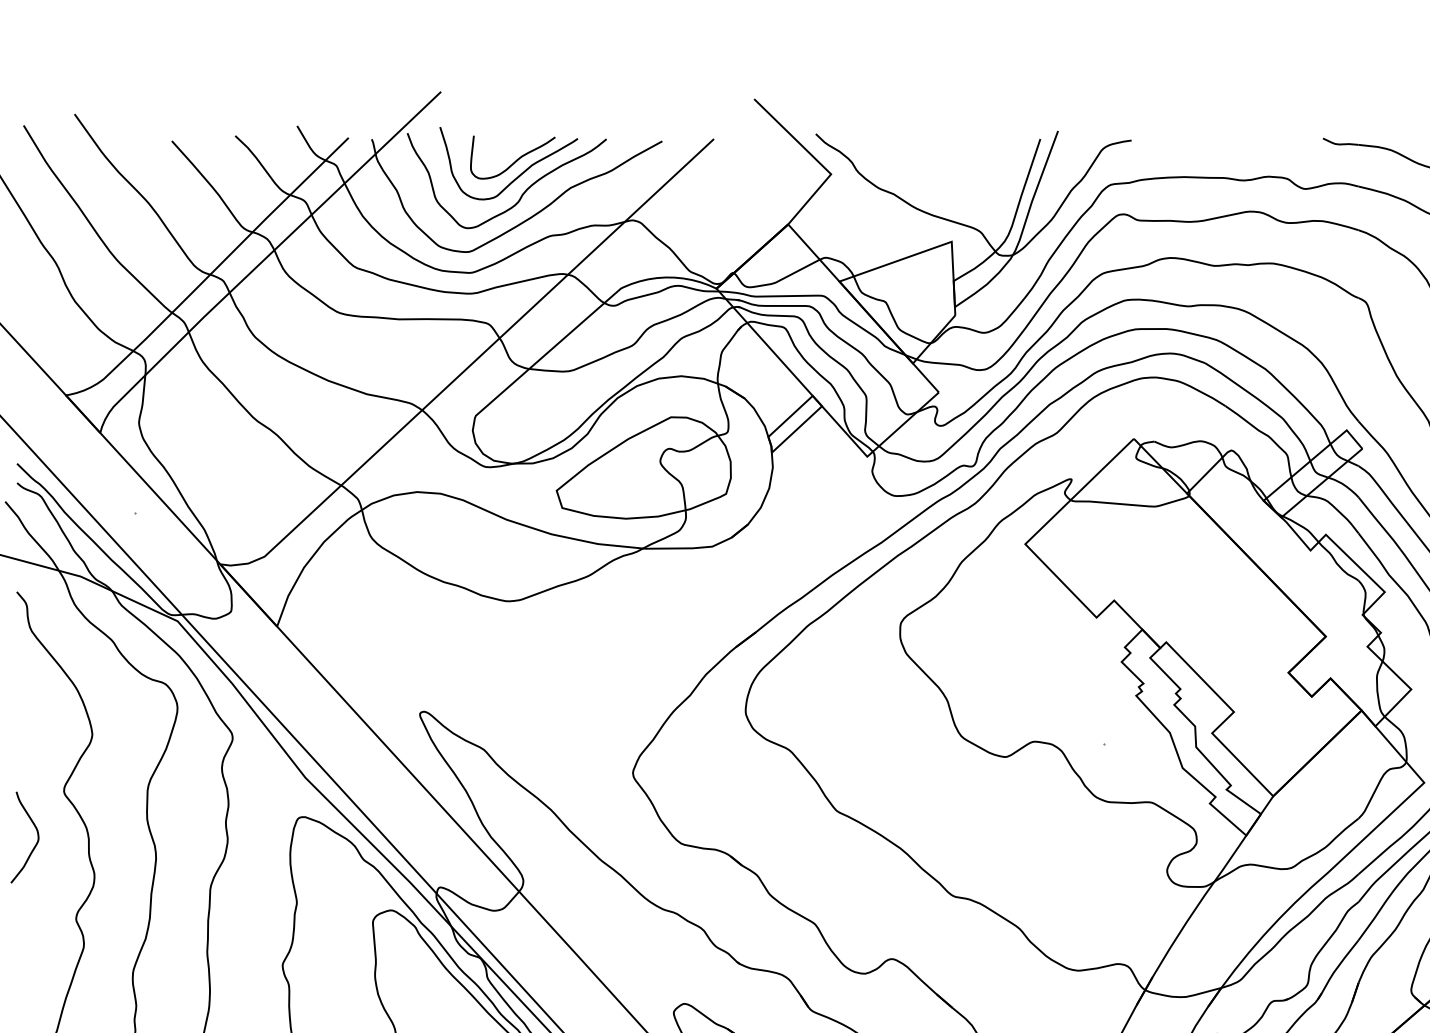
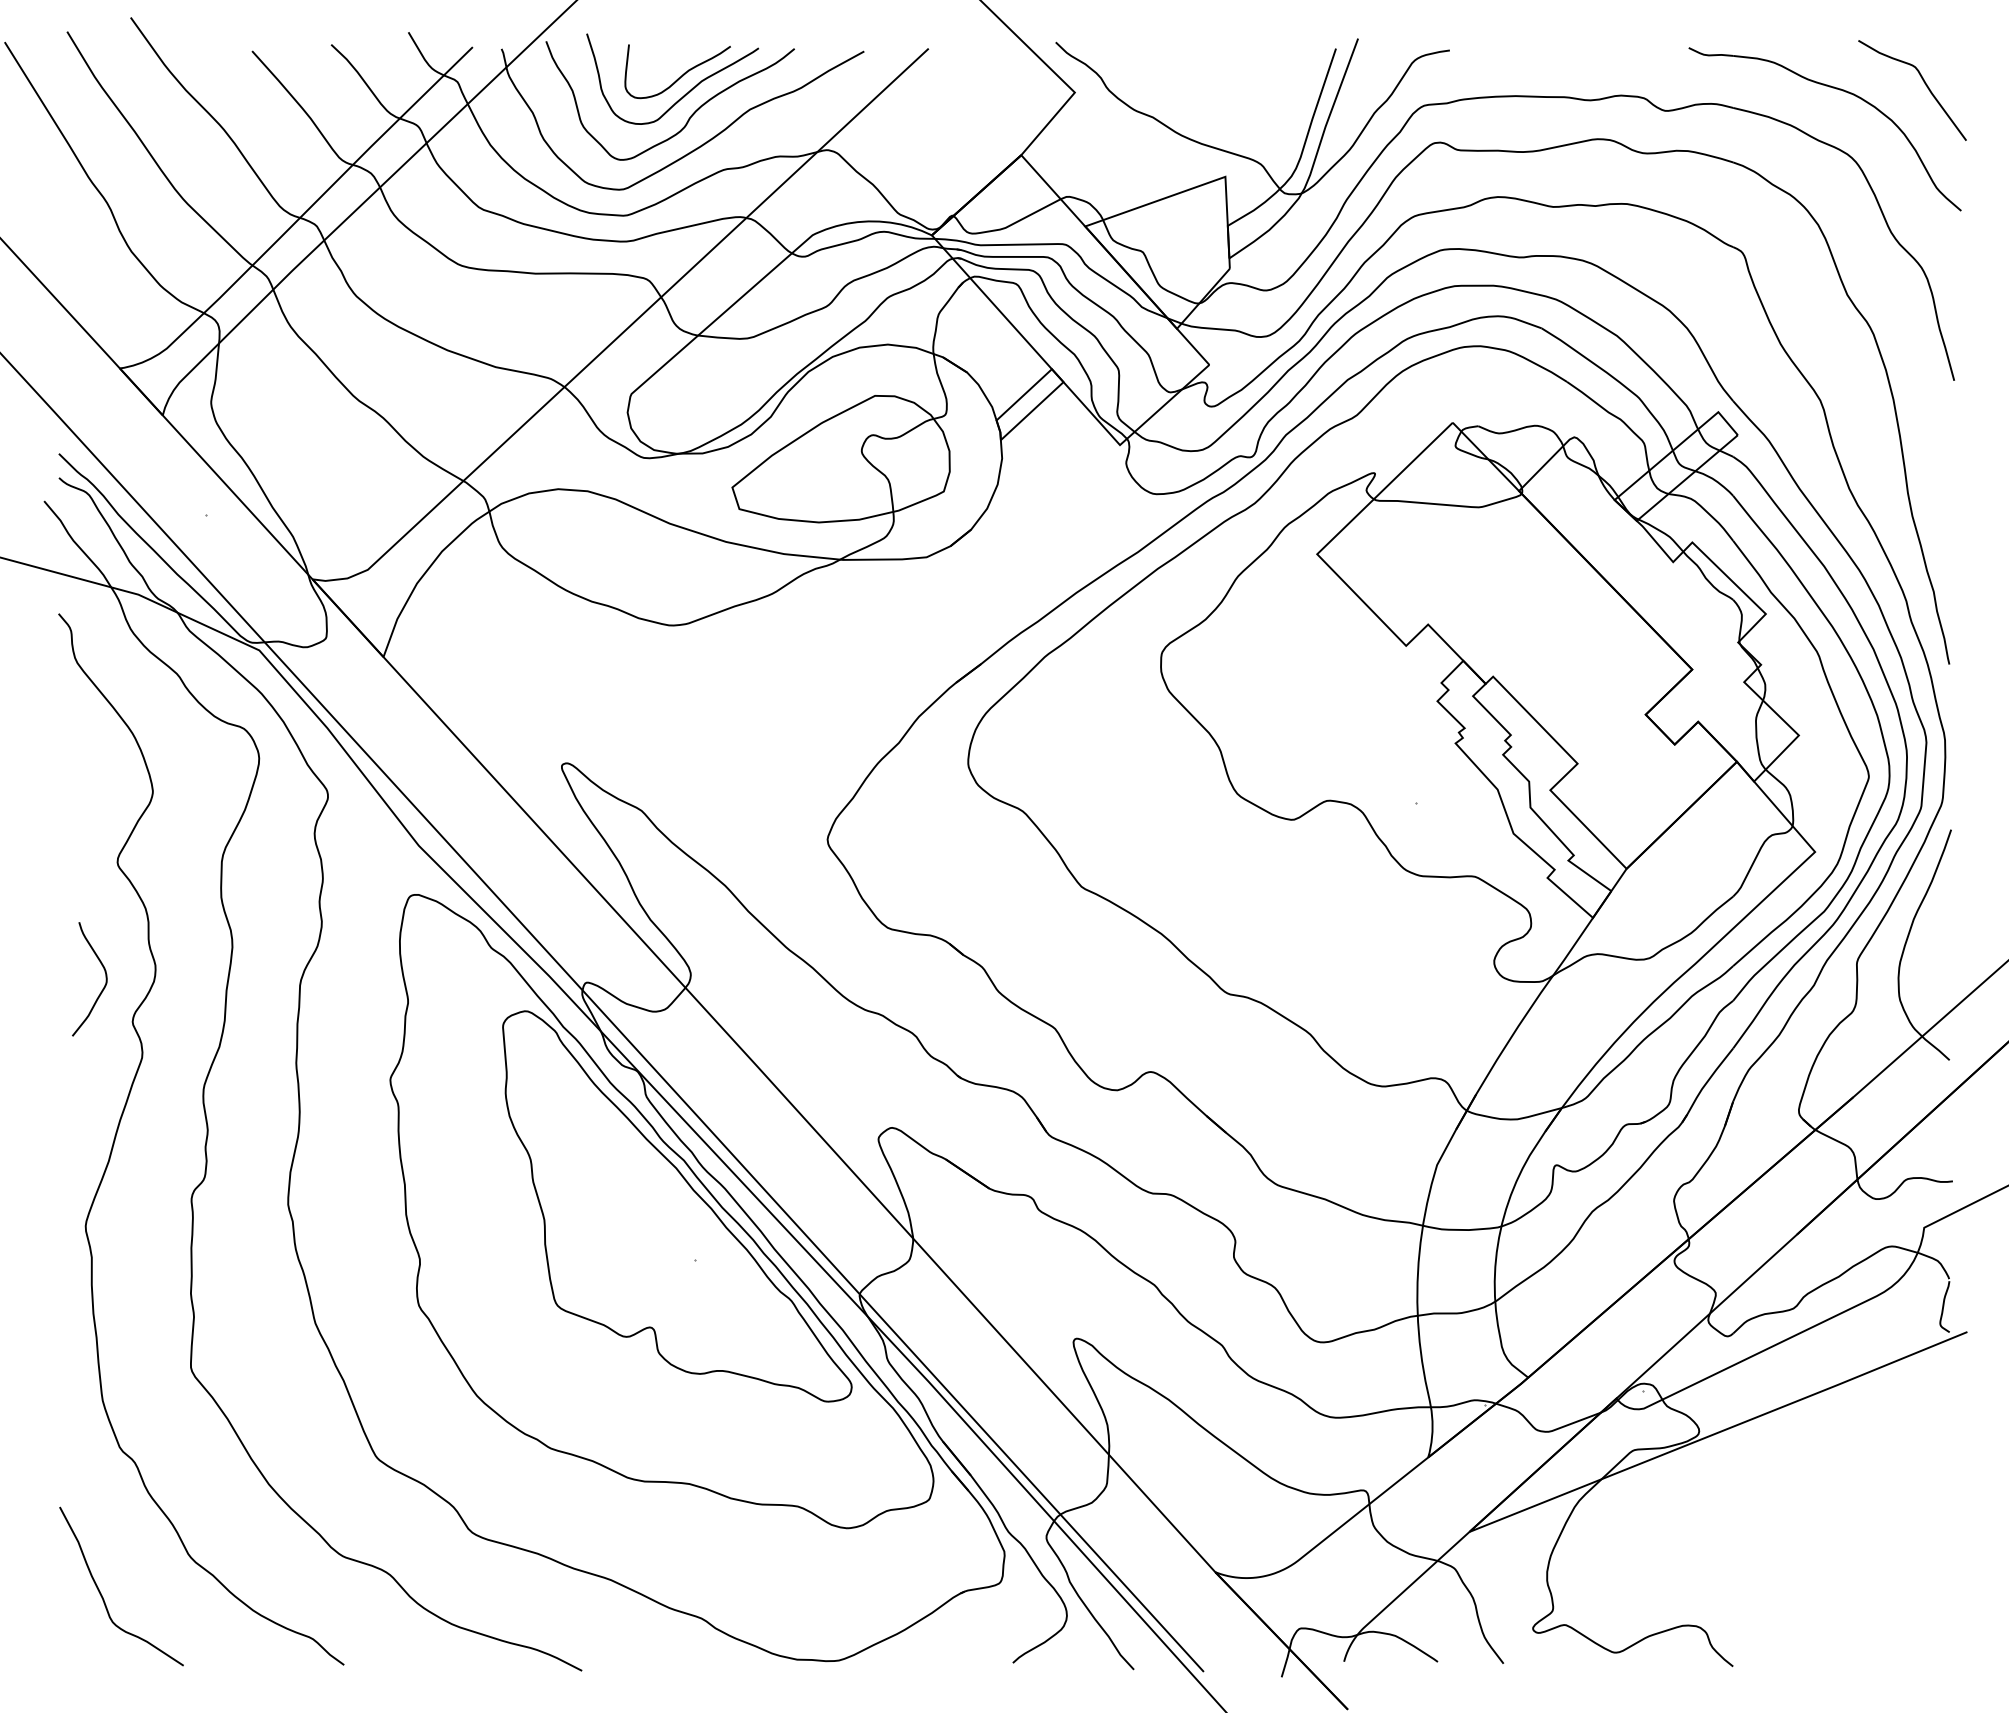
curve: (35, 844) -> (102, 988), moved

